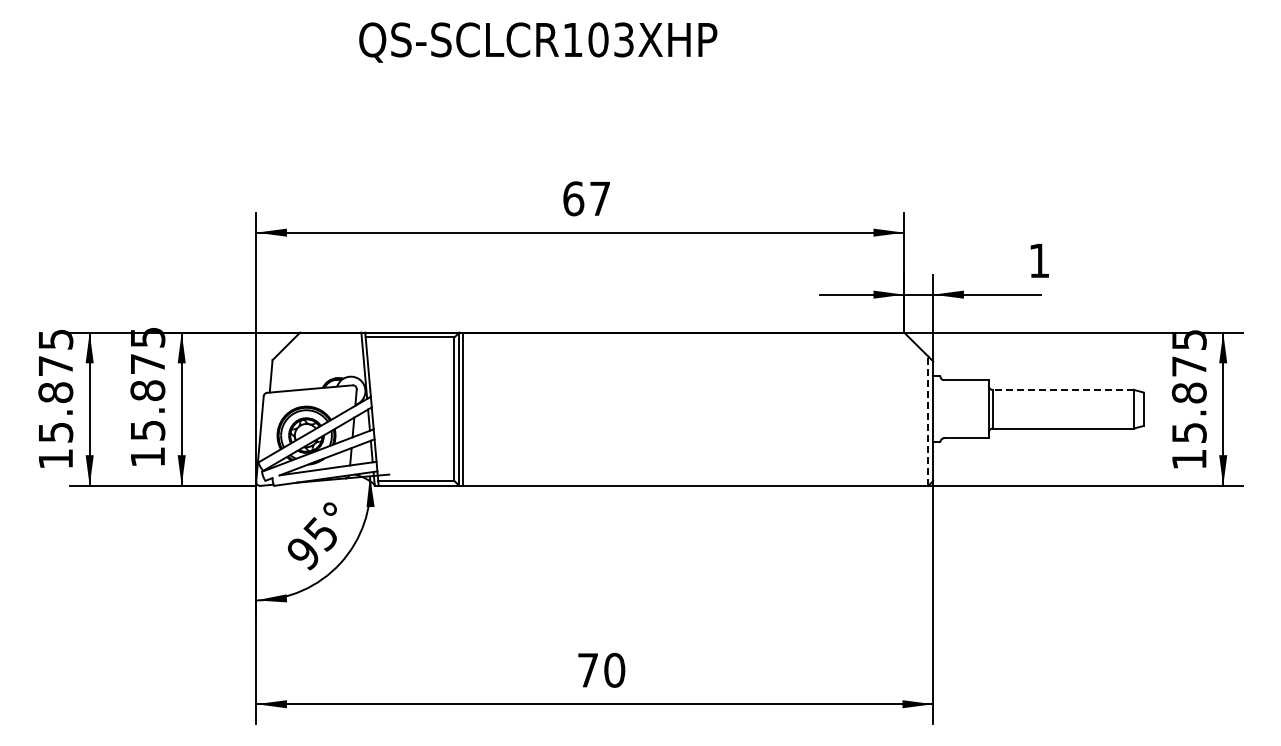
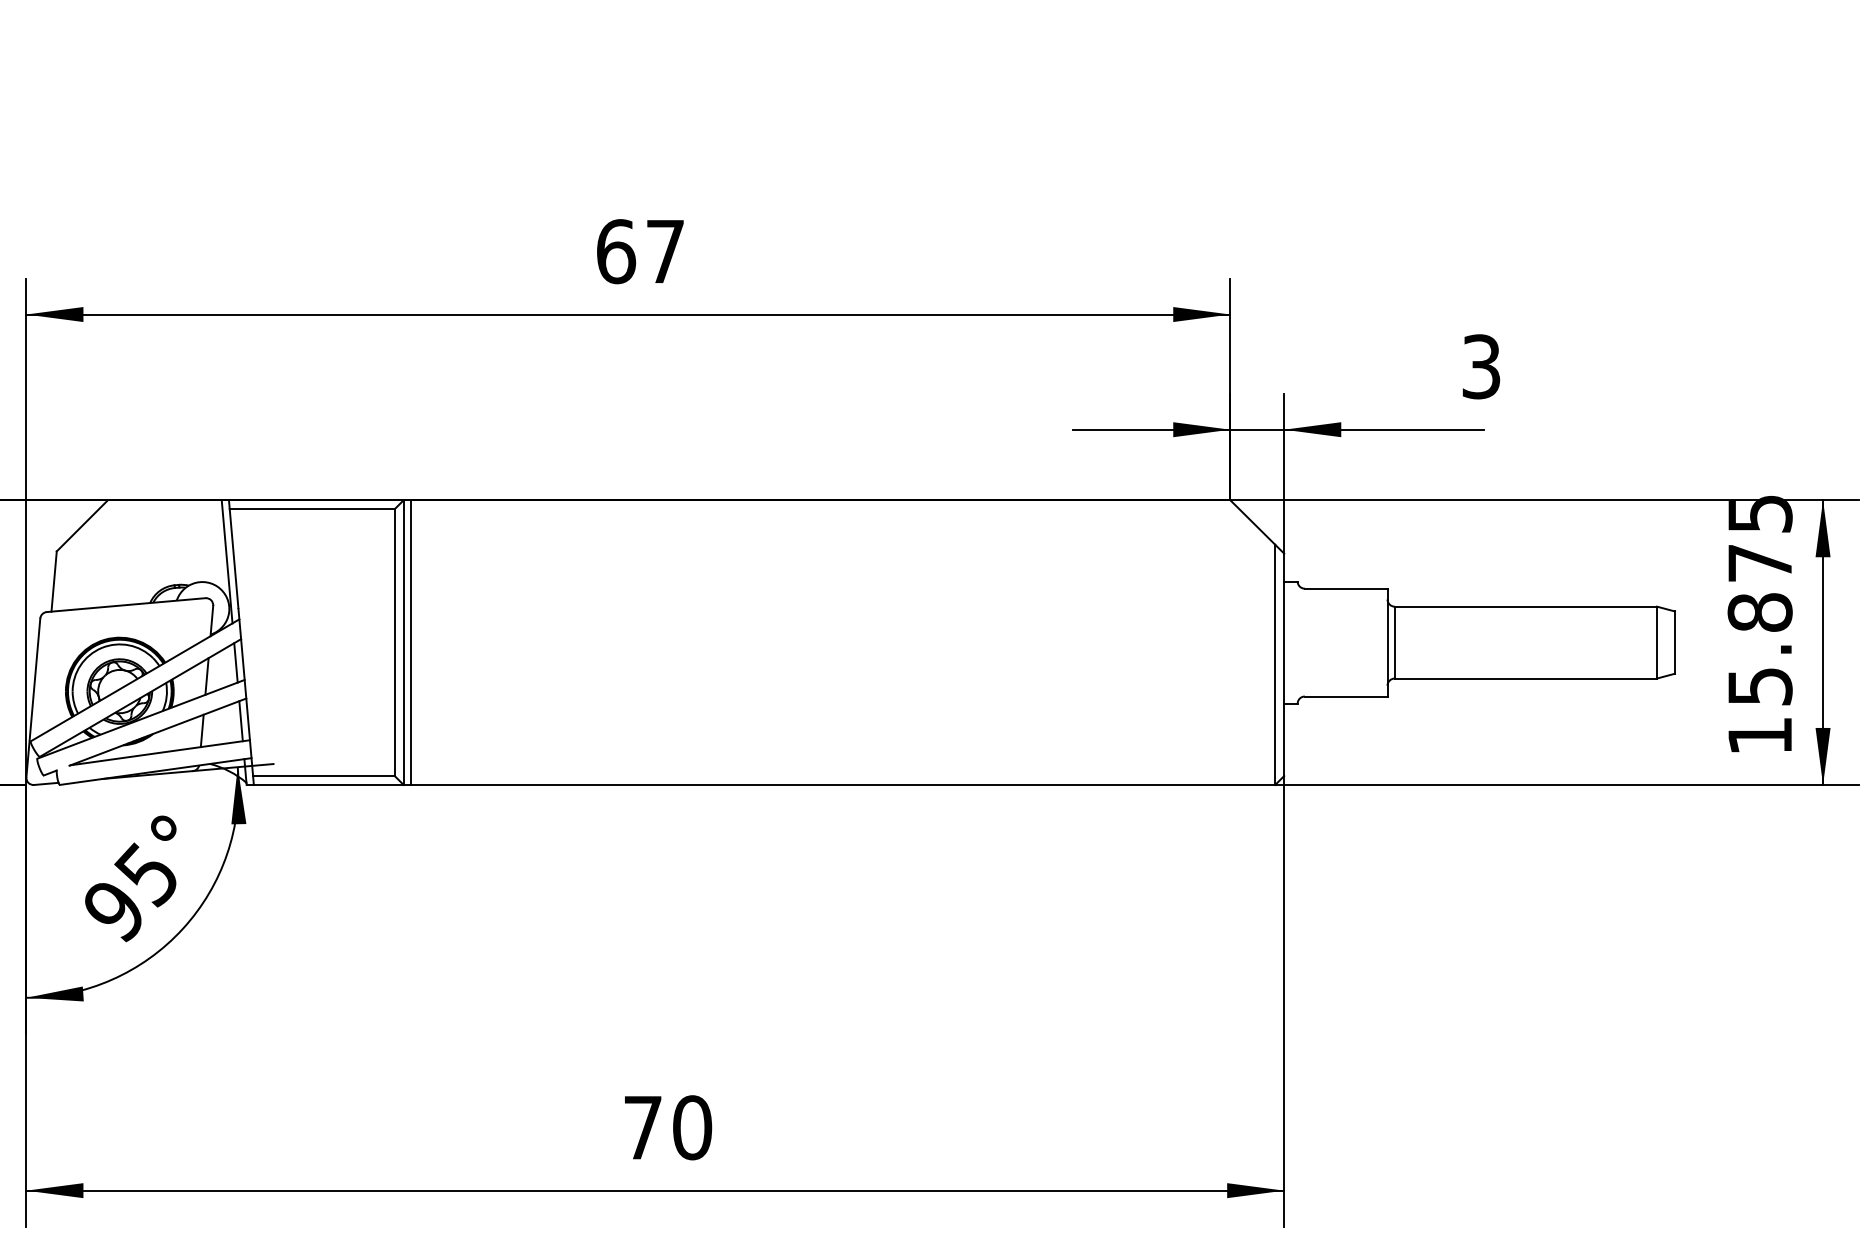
text: (1039, 260) -> (1481, 366), 1 -> 3
line: (1063, 389) -> (1526, 605), dashed -> solid
line: (928, 421) -> (1275, 665), dashed -> solid

